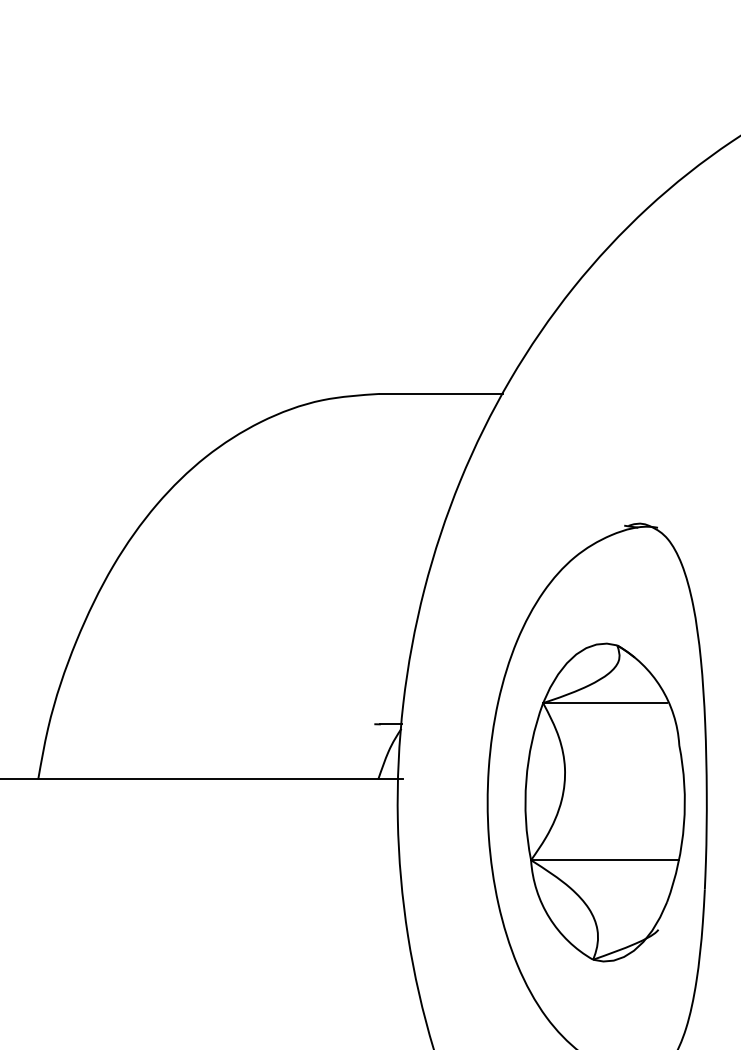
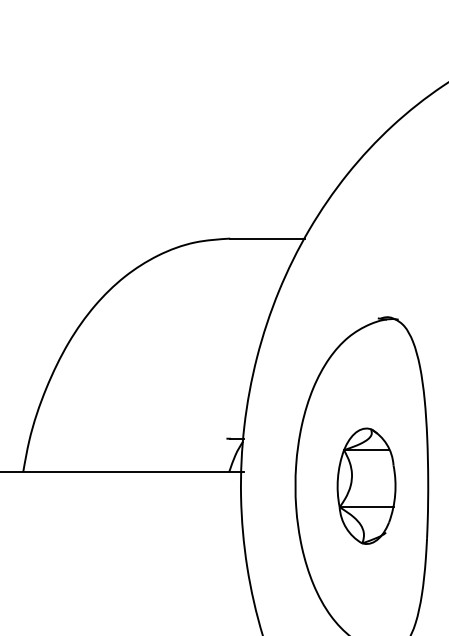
part: (604, 803) -> (366, 486), size x0.6

